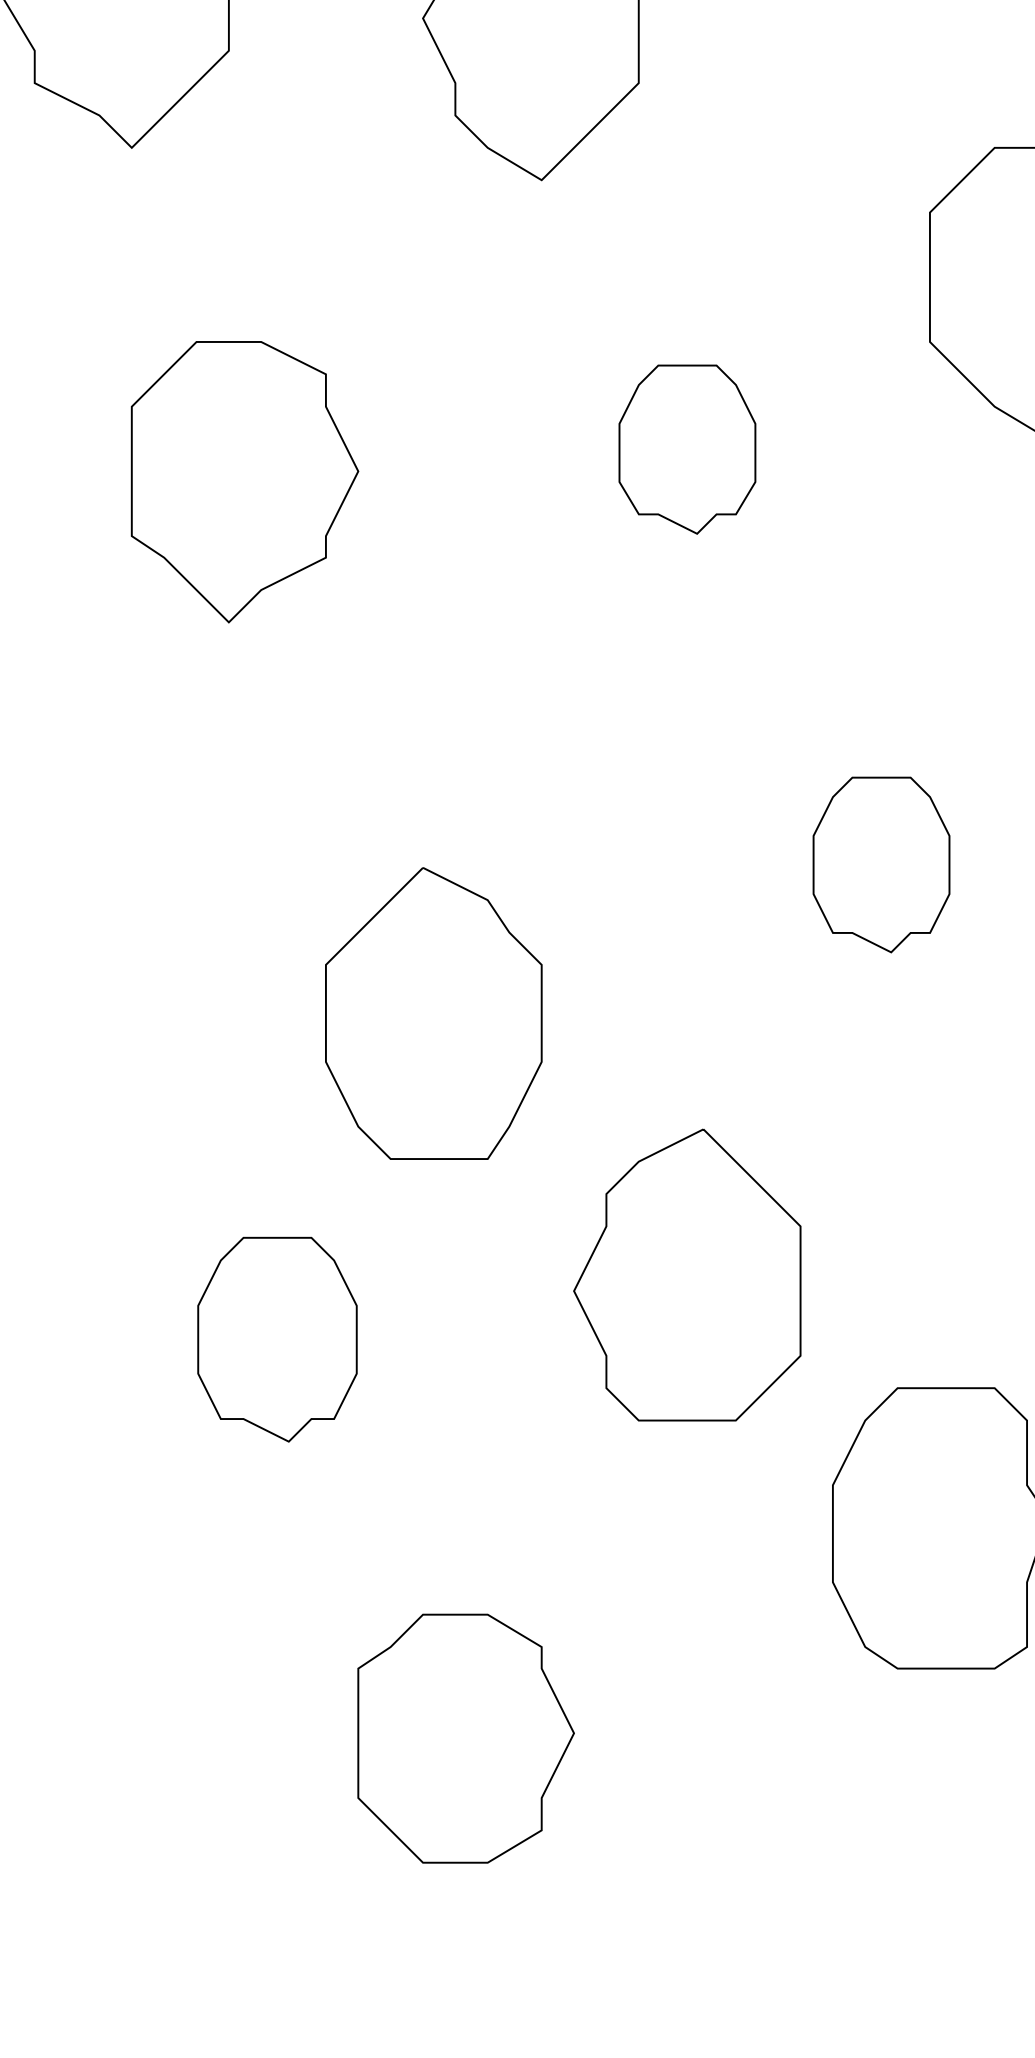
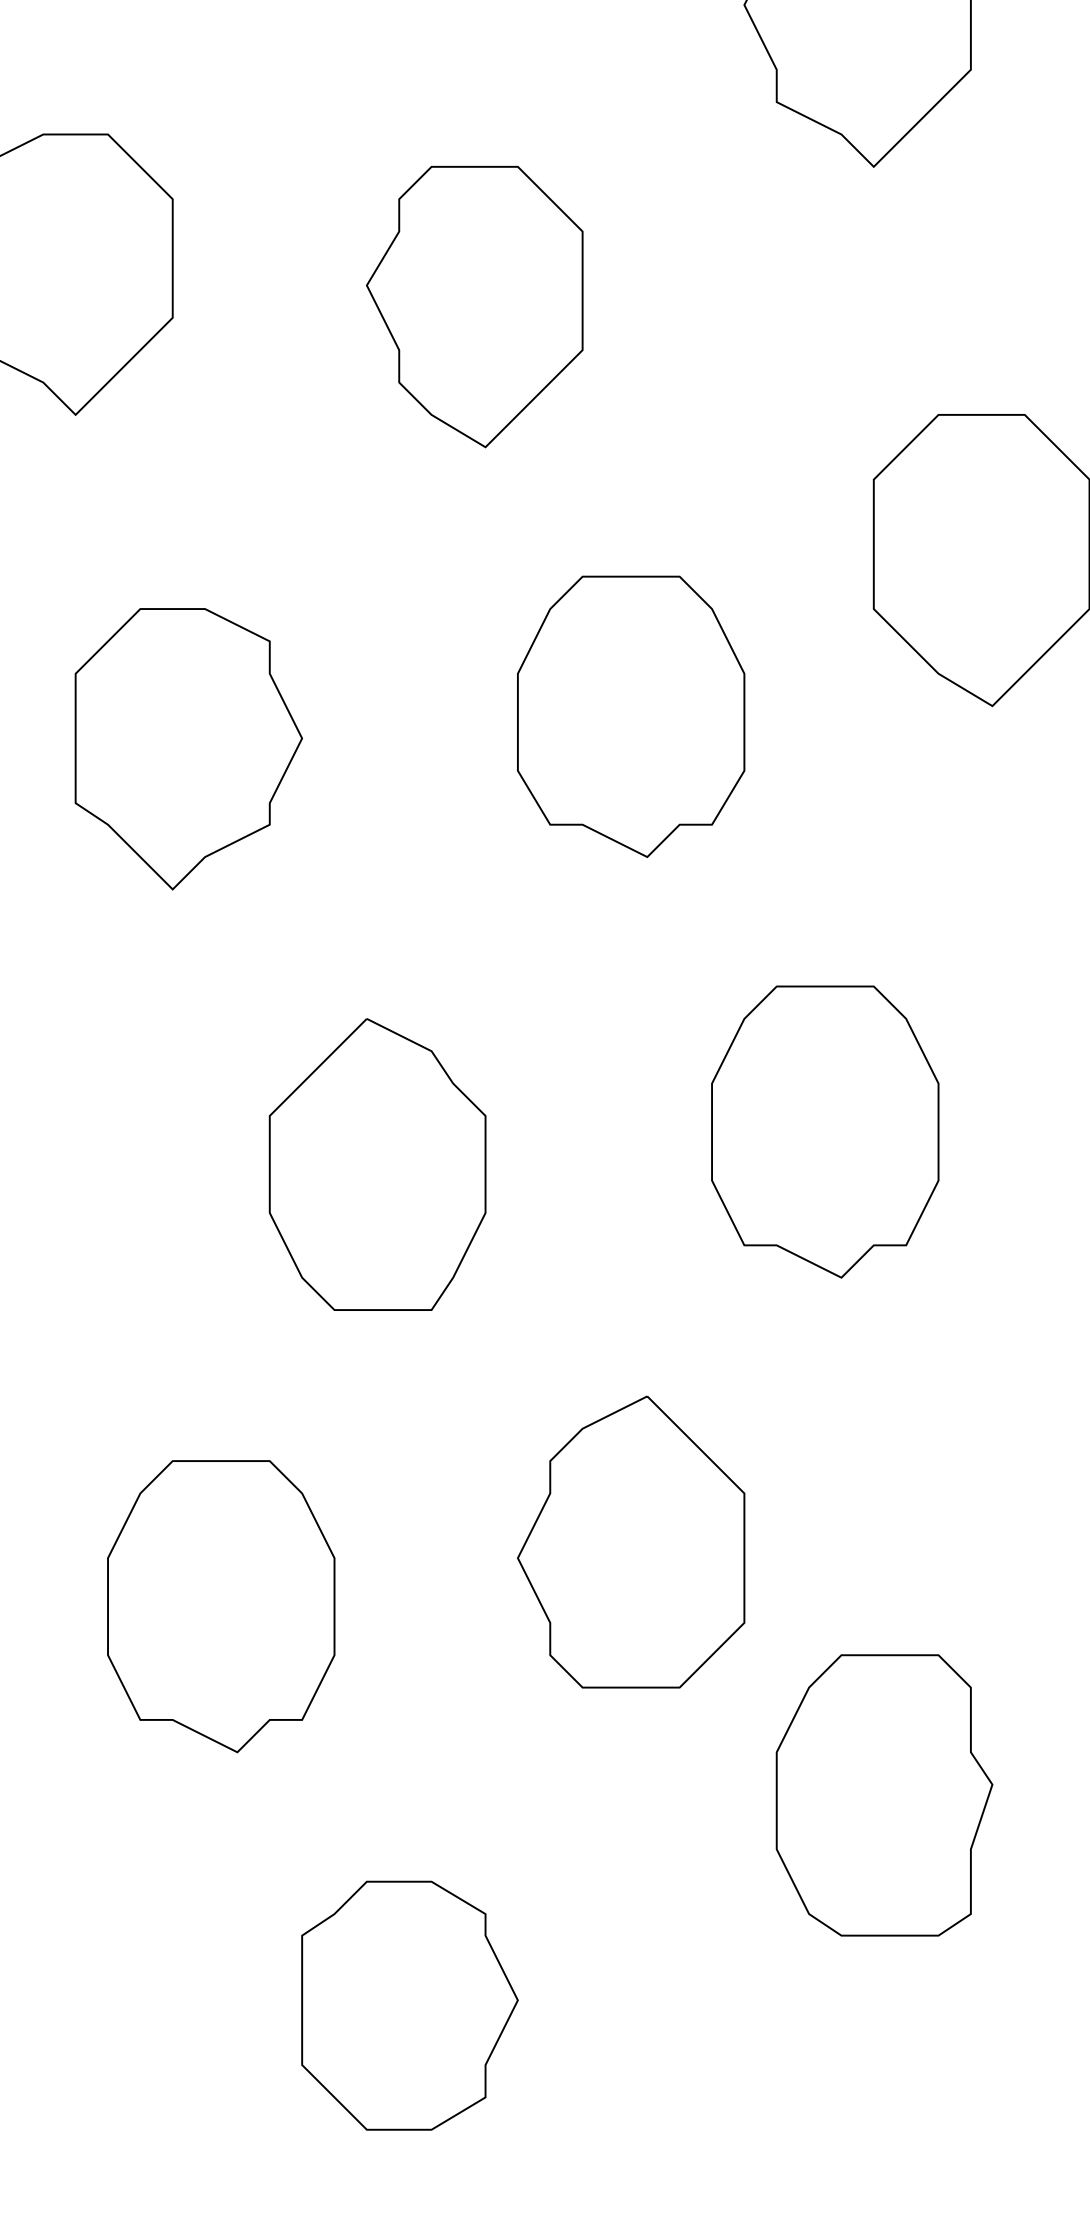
part: (687, 449) -> (631, 716), size x1.67
part: (881, 864) -> (825, 1131), size x1.67
part: (433, 1013) -> (377, 1164), moved
part: (277, 1339) -> (221, 1606), size x1.43

